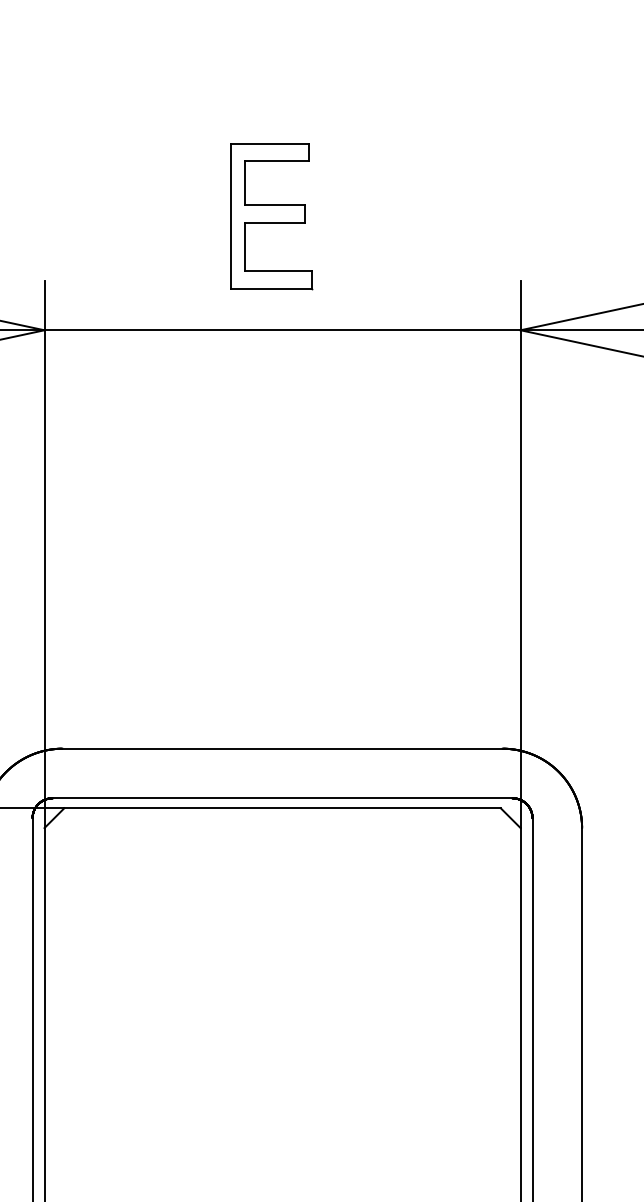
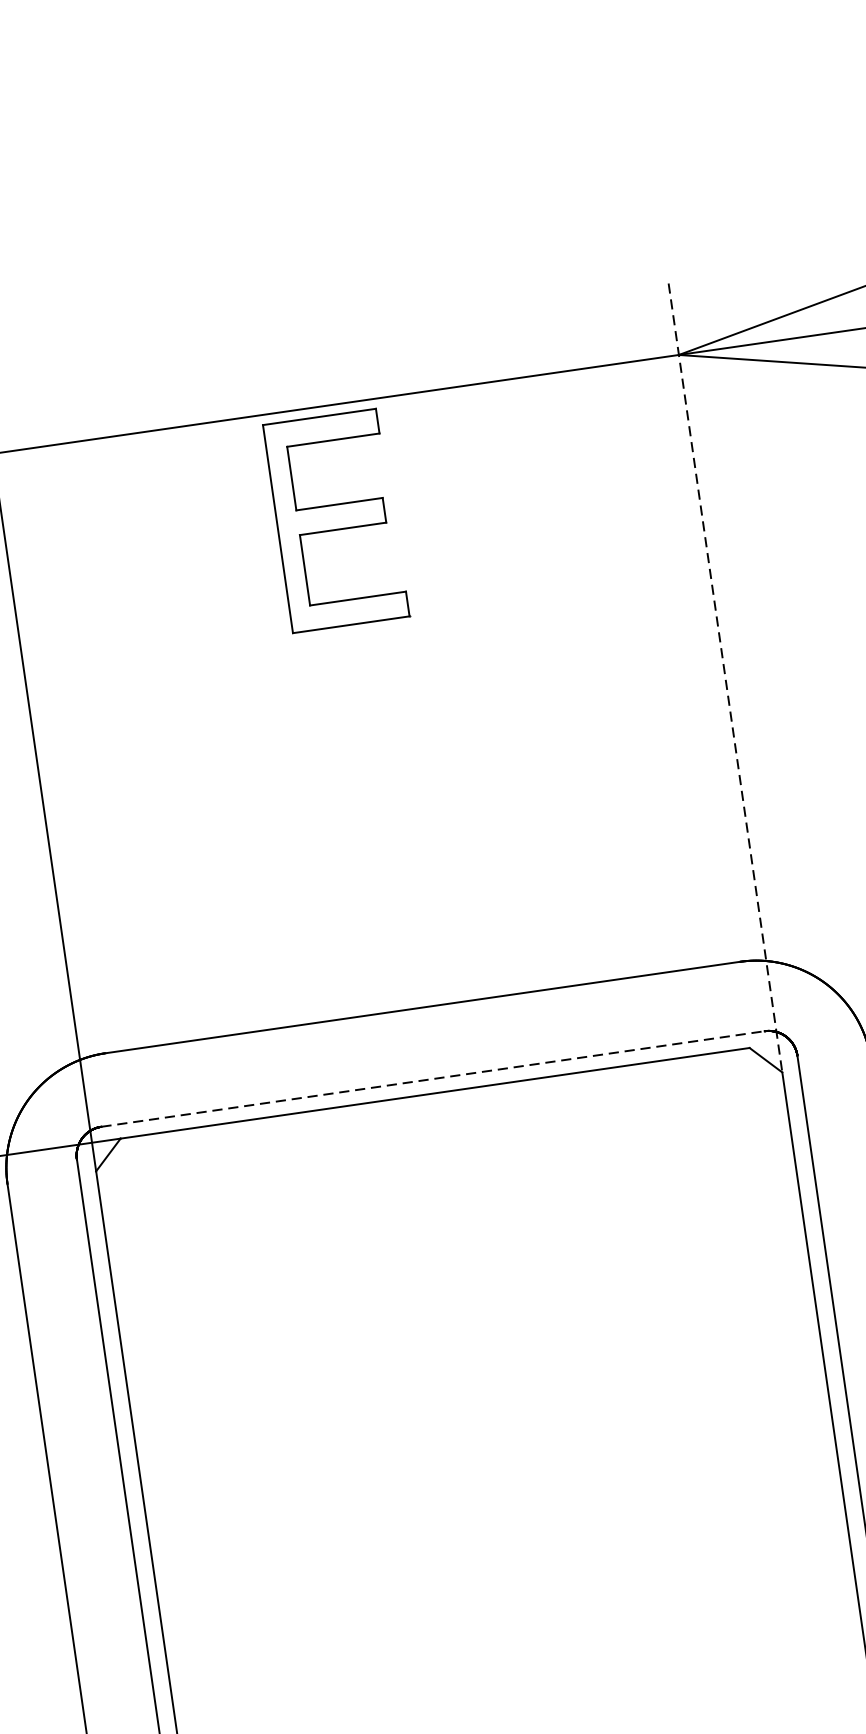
part: (271, 216) -> (336, 520), moved
line: (520, 554) -> (725, 678), solid -> dashed
line: (283, 798) -> (434, 1079), solid -> dashed

